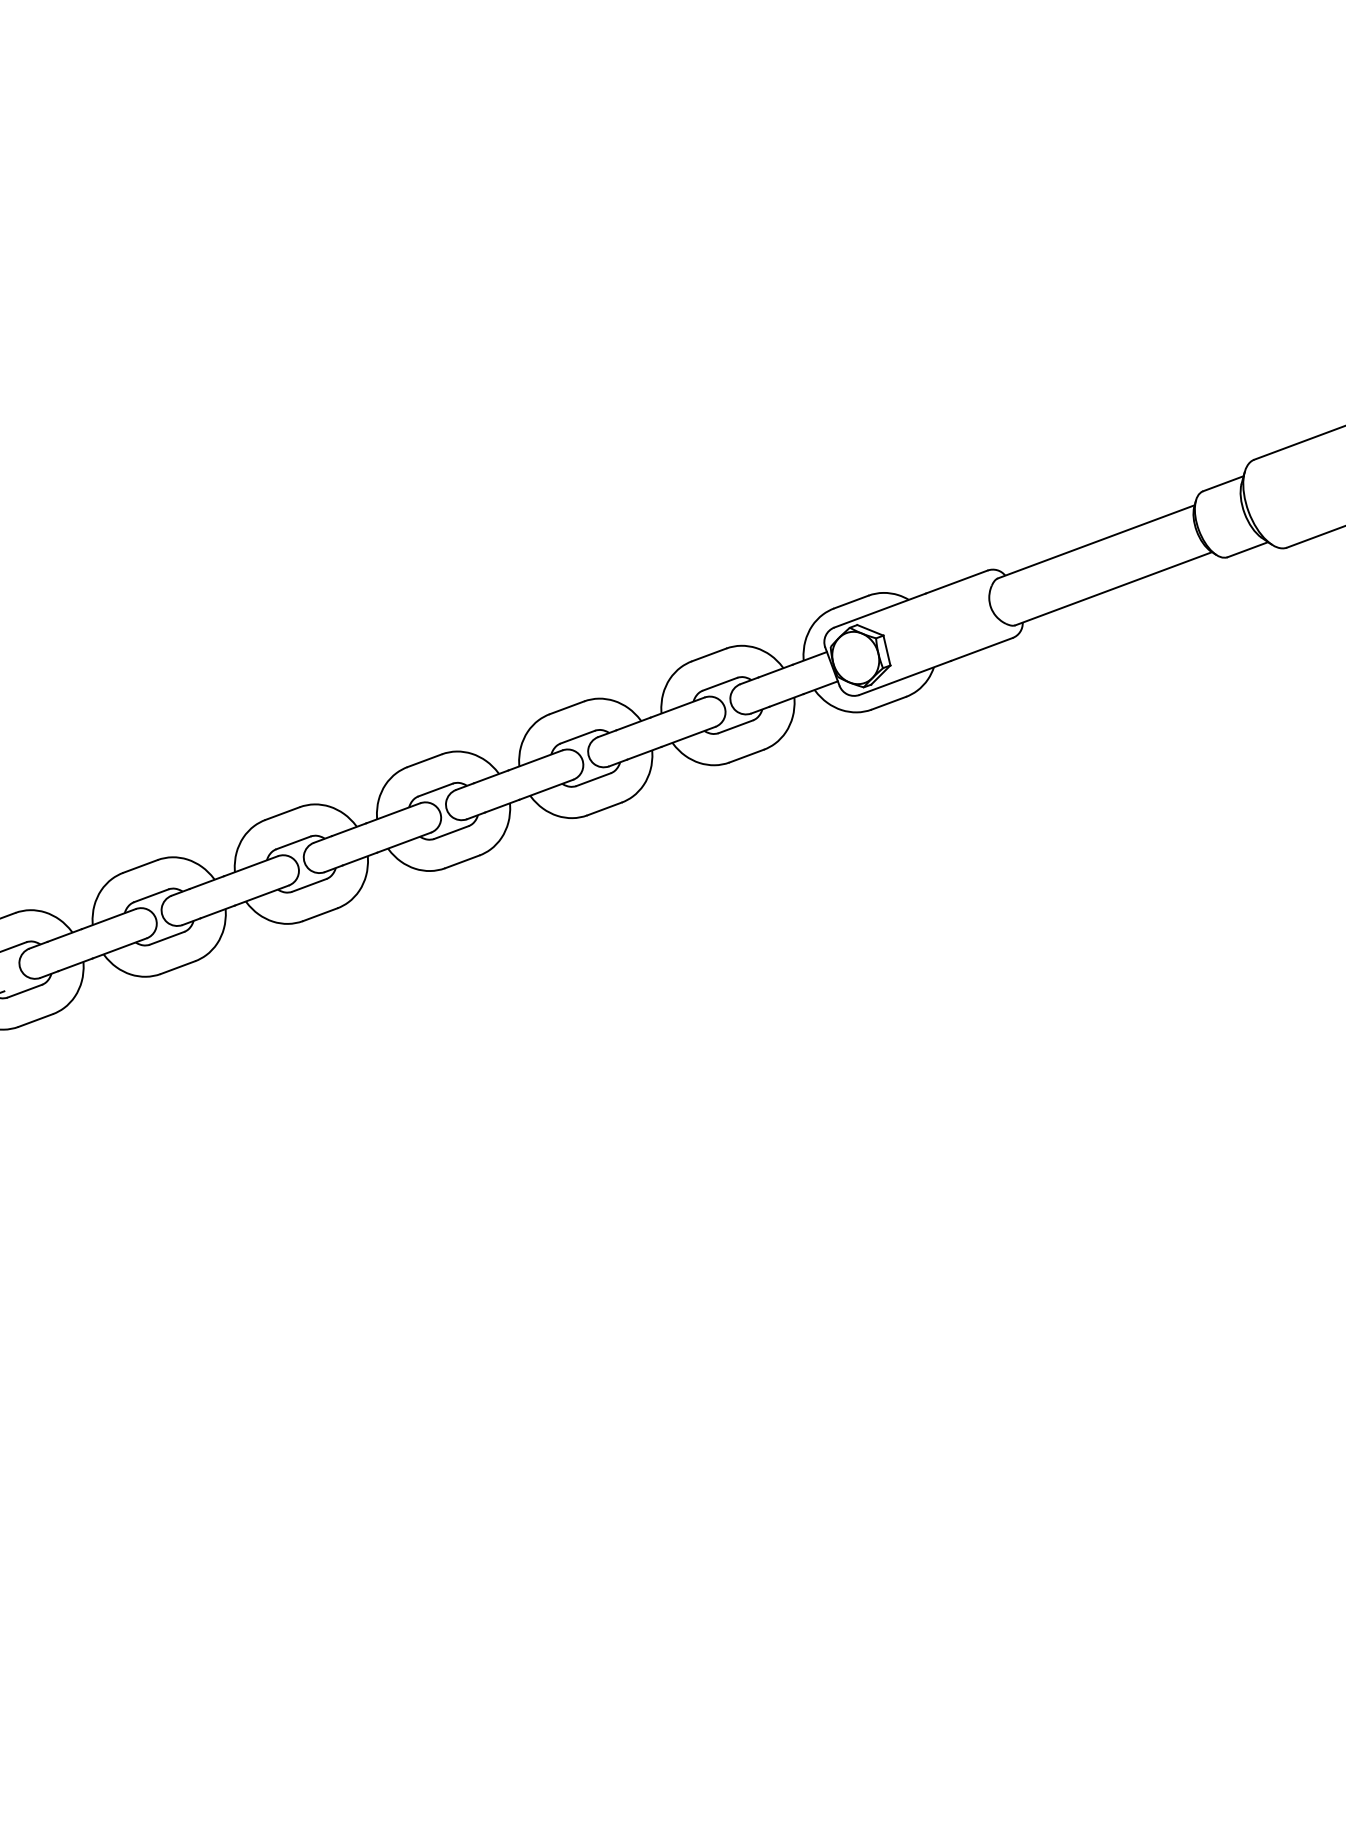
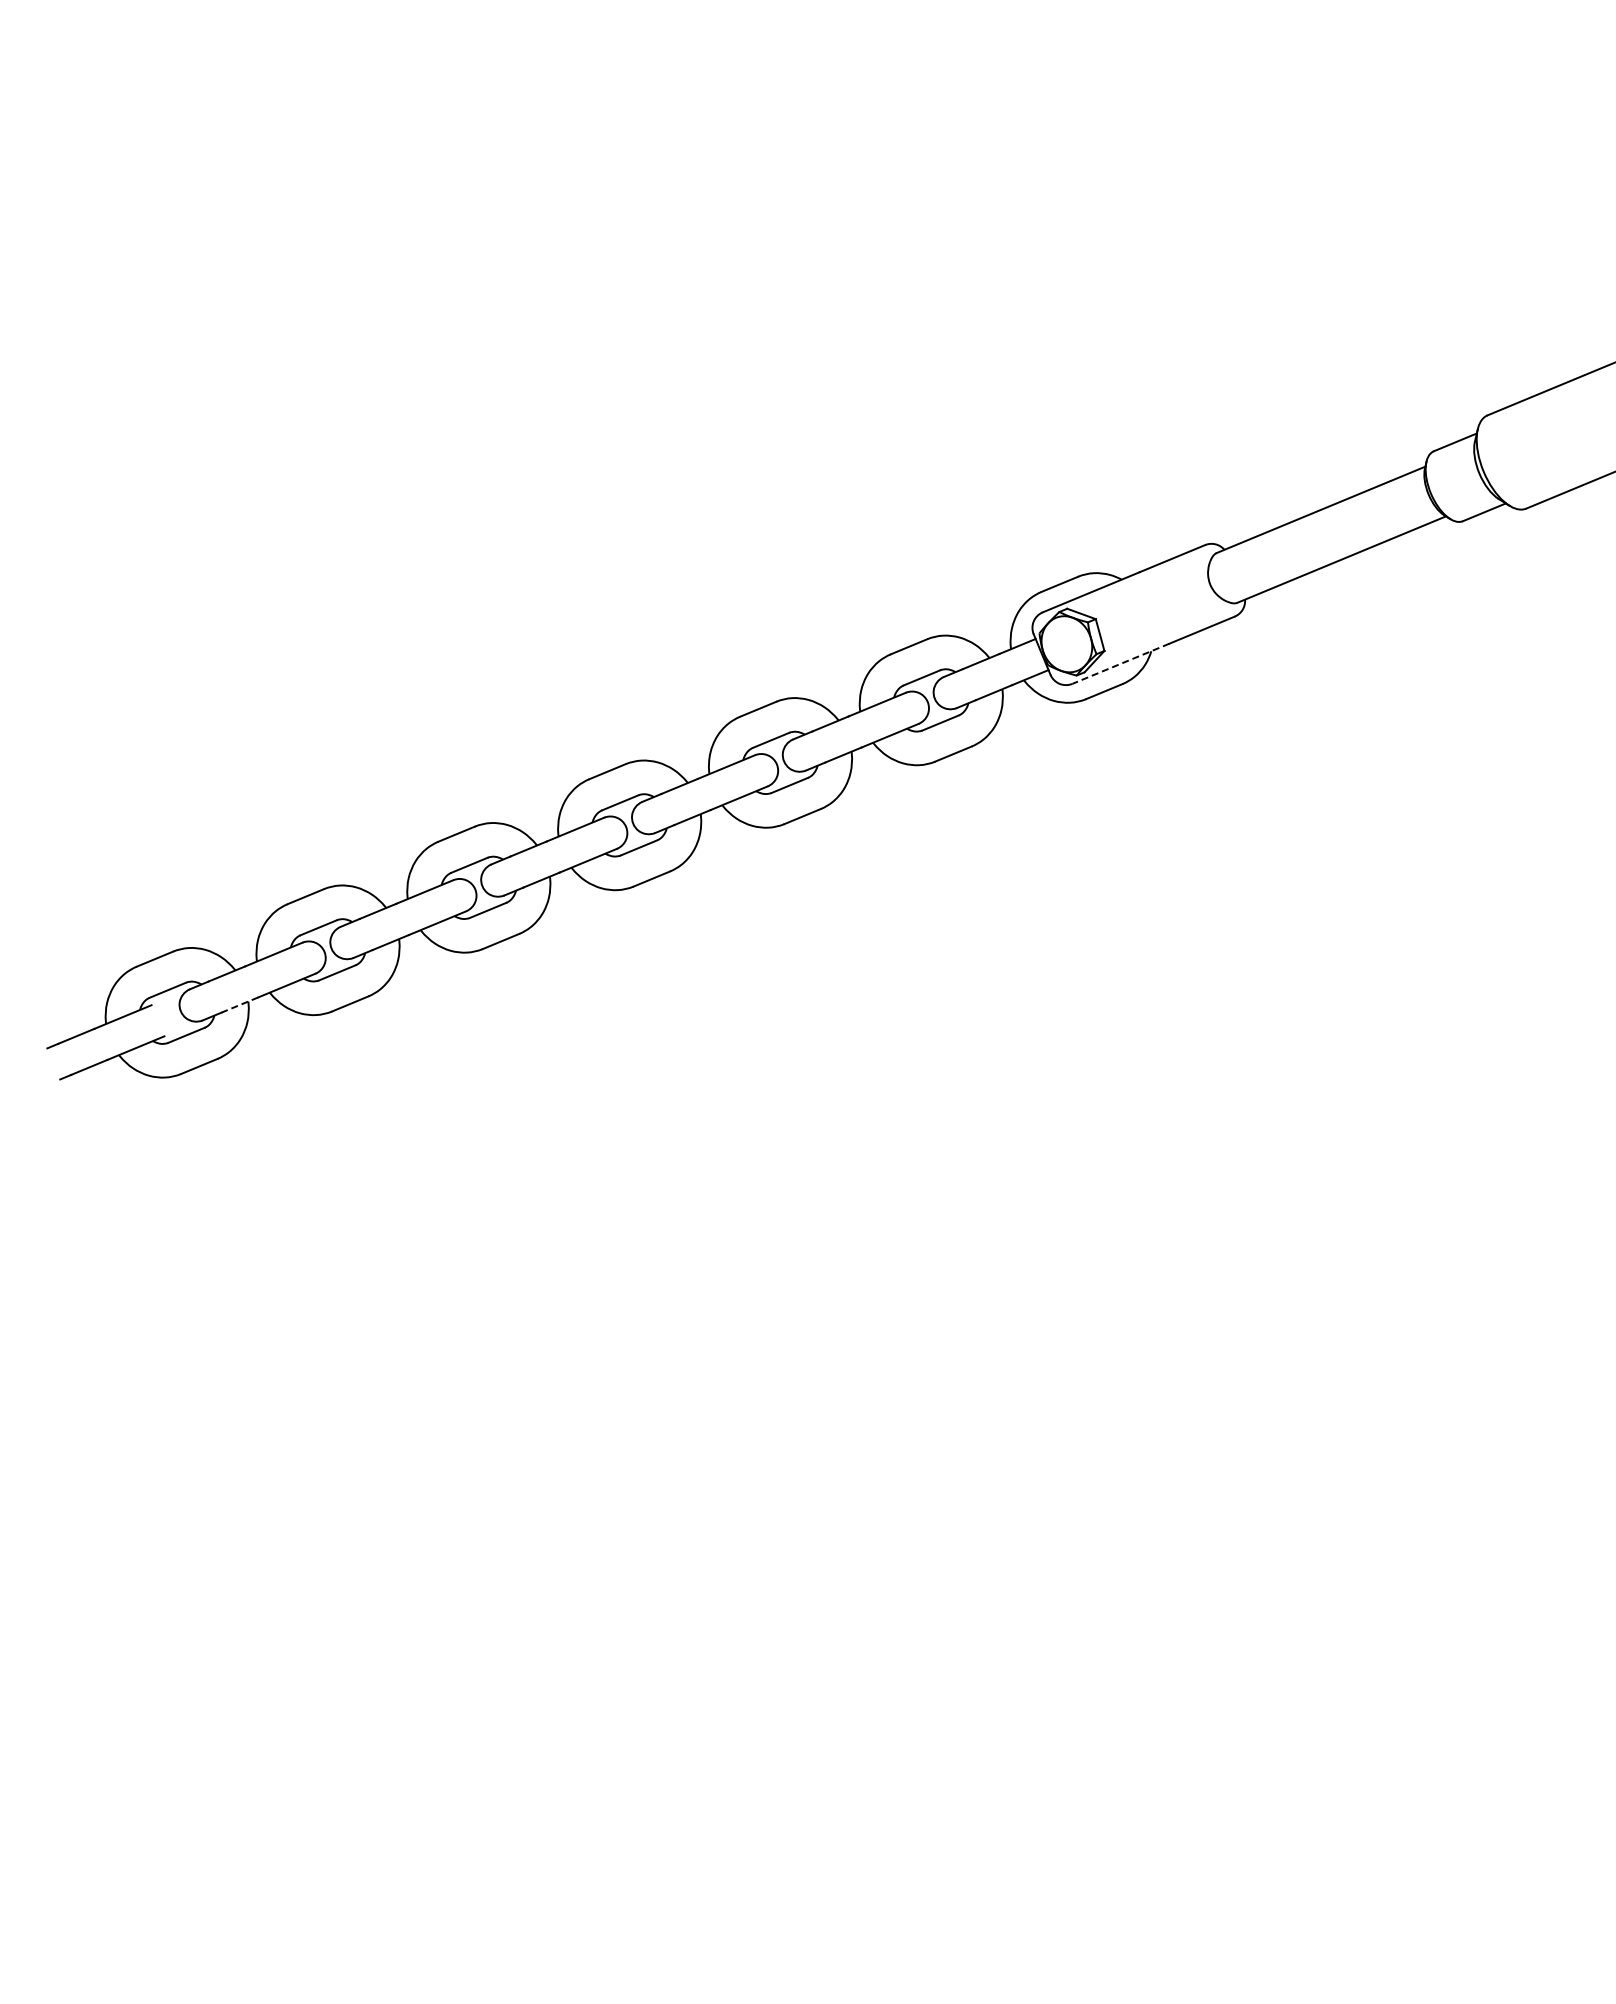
line: (904, 677) -> (1120, 663), solid -> dashed
line: (76, 965) -> (240, 1005), solid -> dashed

